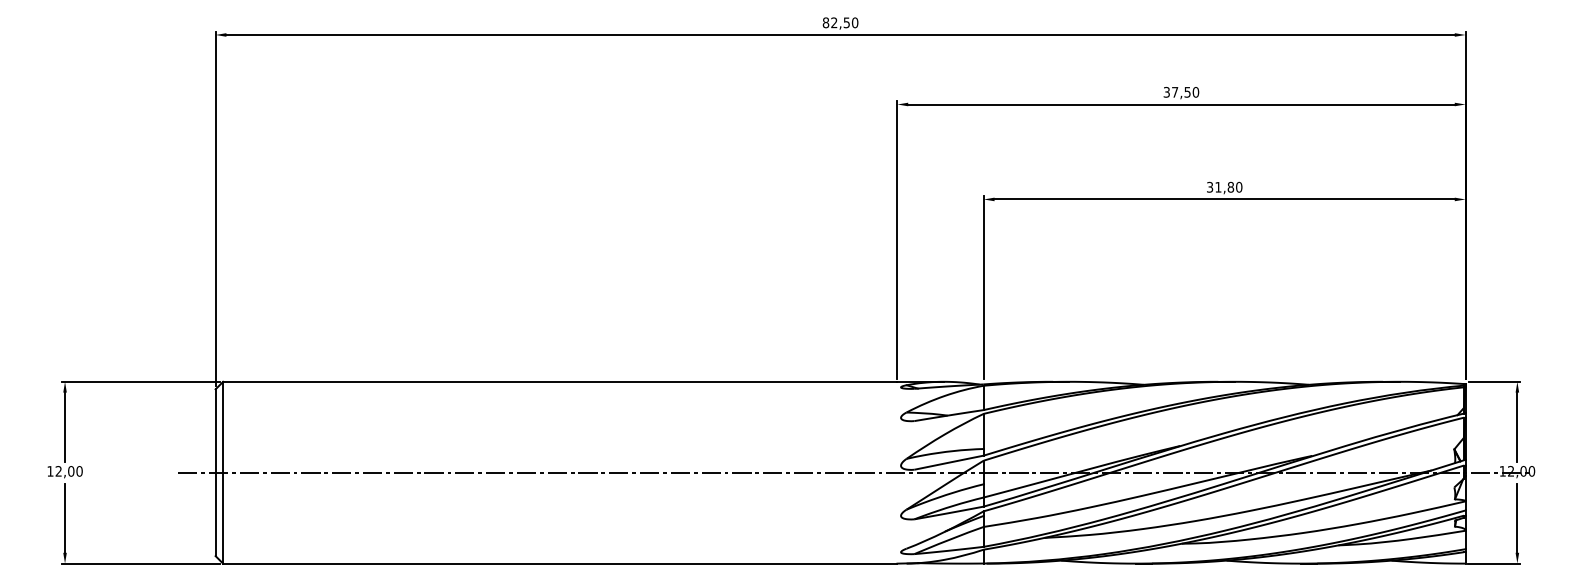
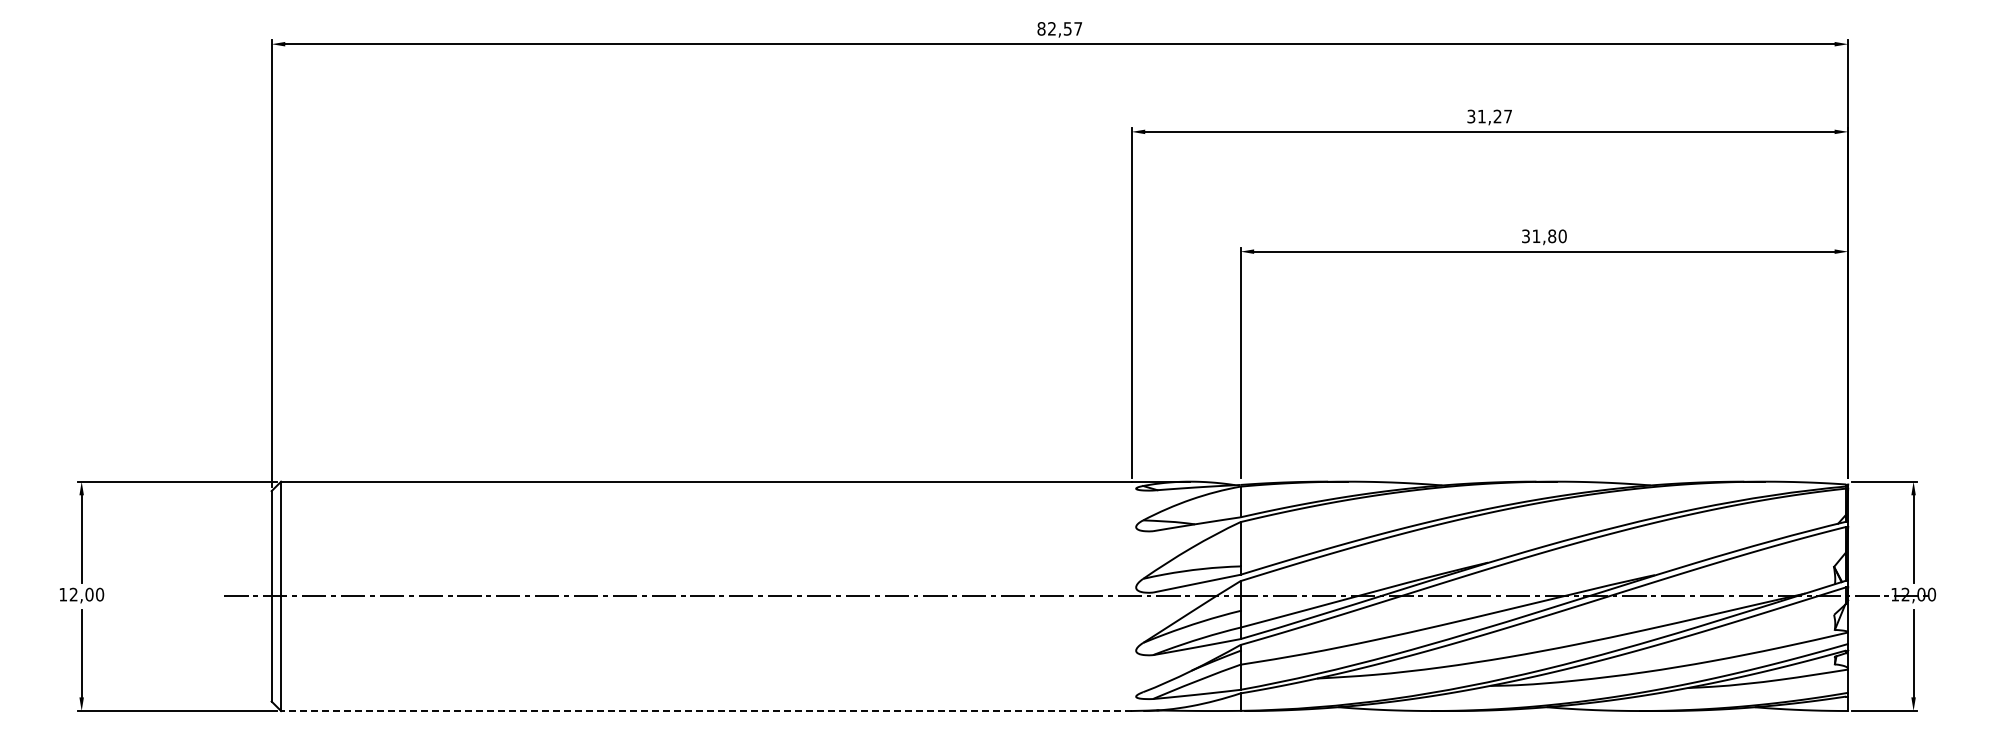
text: (855, 22) -> (1078, 28), 82,50 -> 82,57
text: (1185, 92) -> (1495, 116), 37,50 -> 31,27
line: (559, 564) -> (705, 711), solid -> dashed

